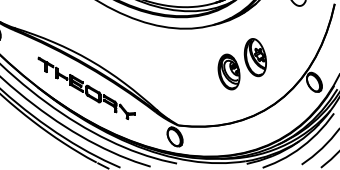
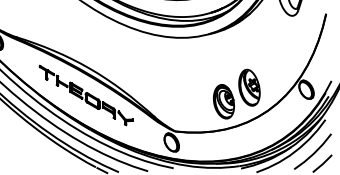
part: (242, 63) -> (236, 93), moved

